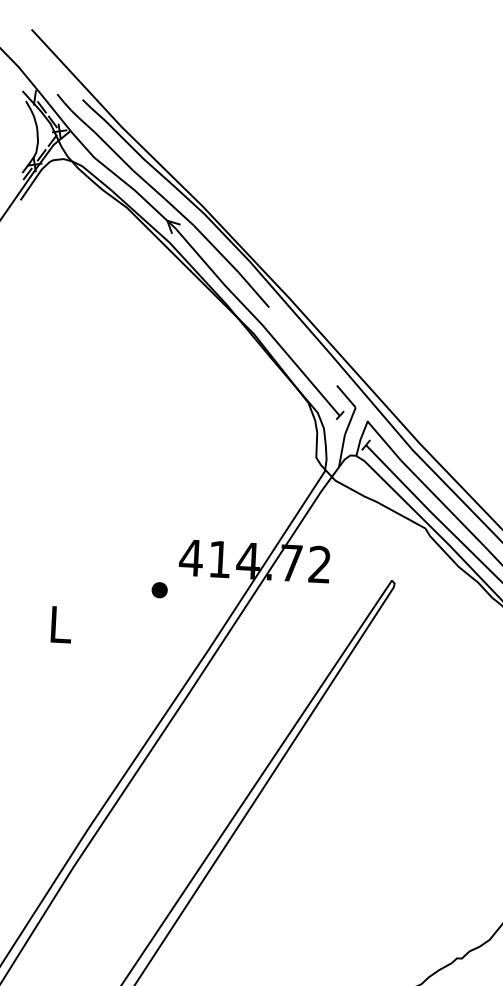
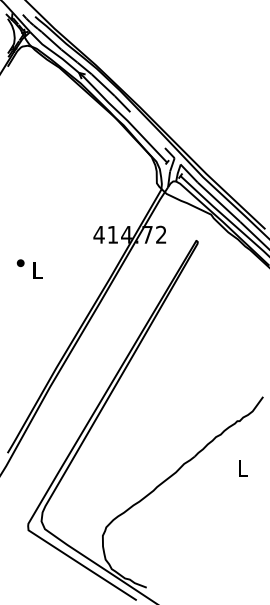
part: (159, 588) -> (20, 262), moved

